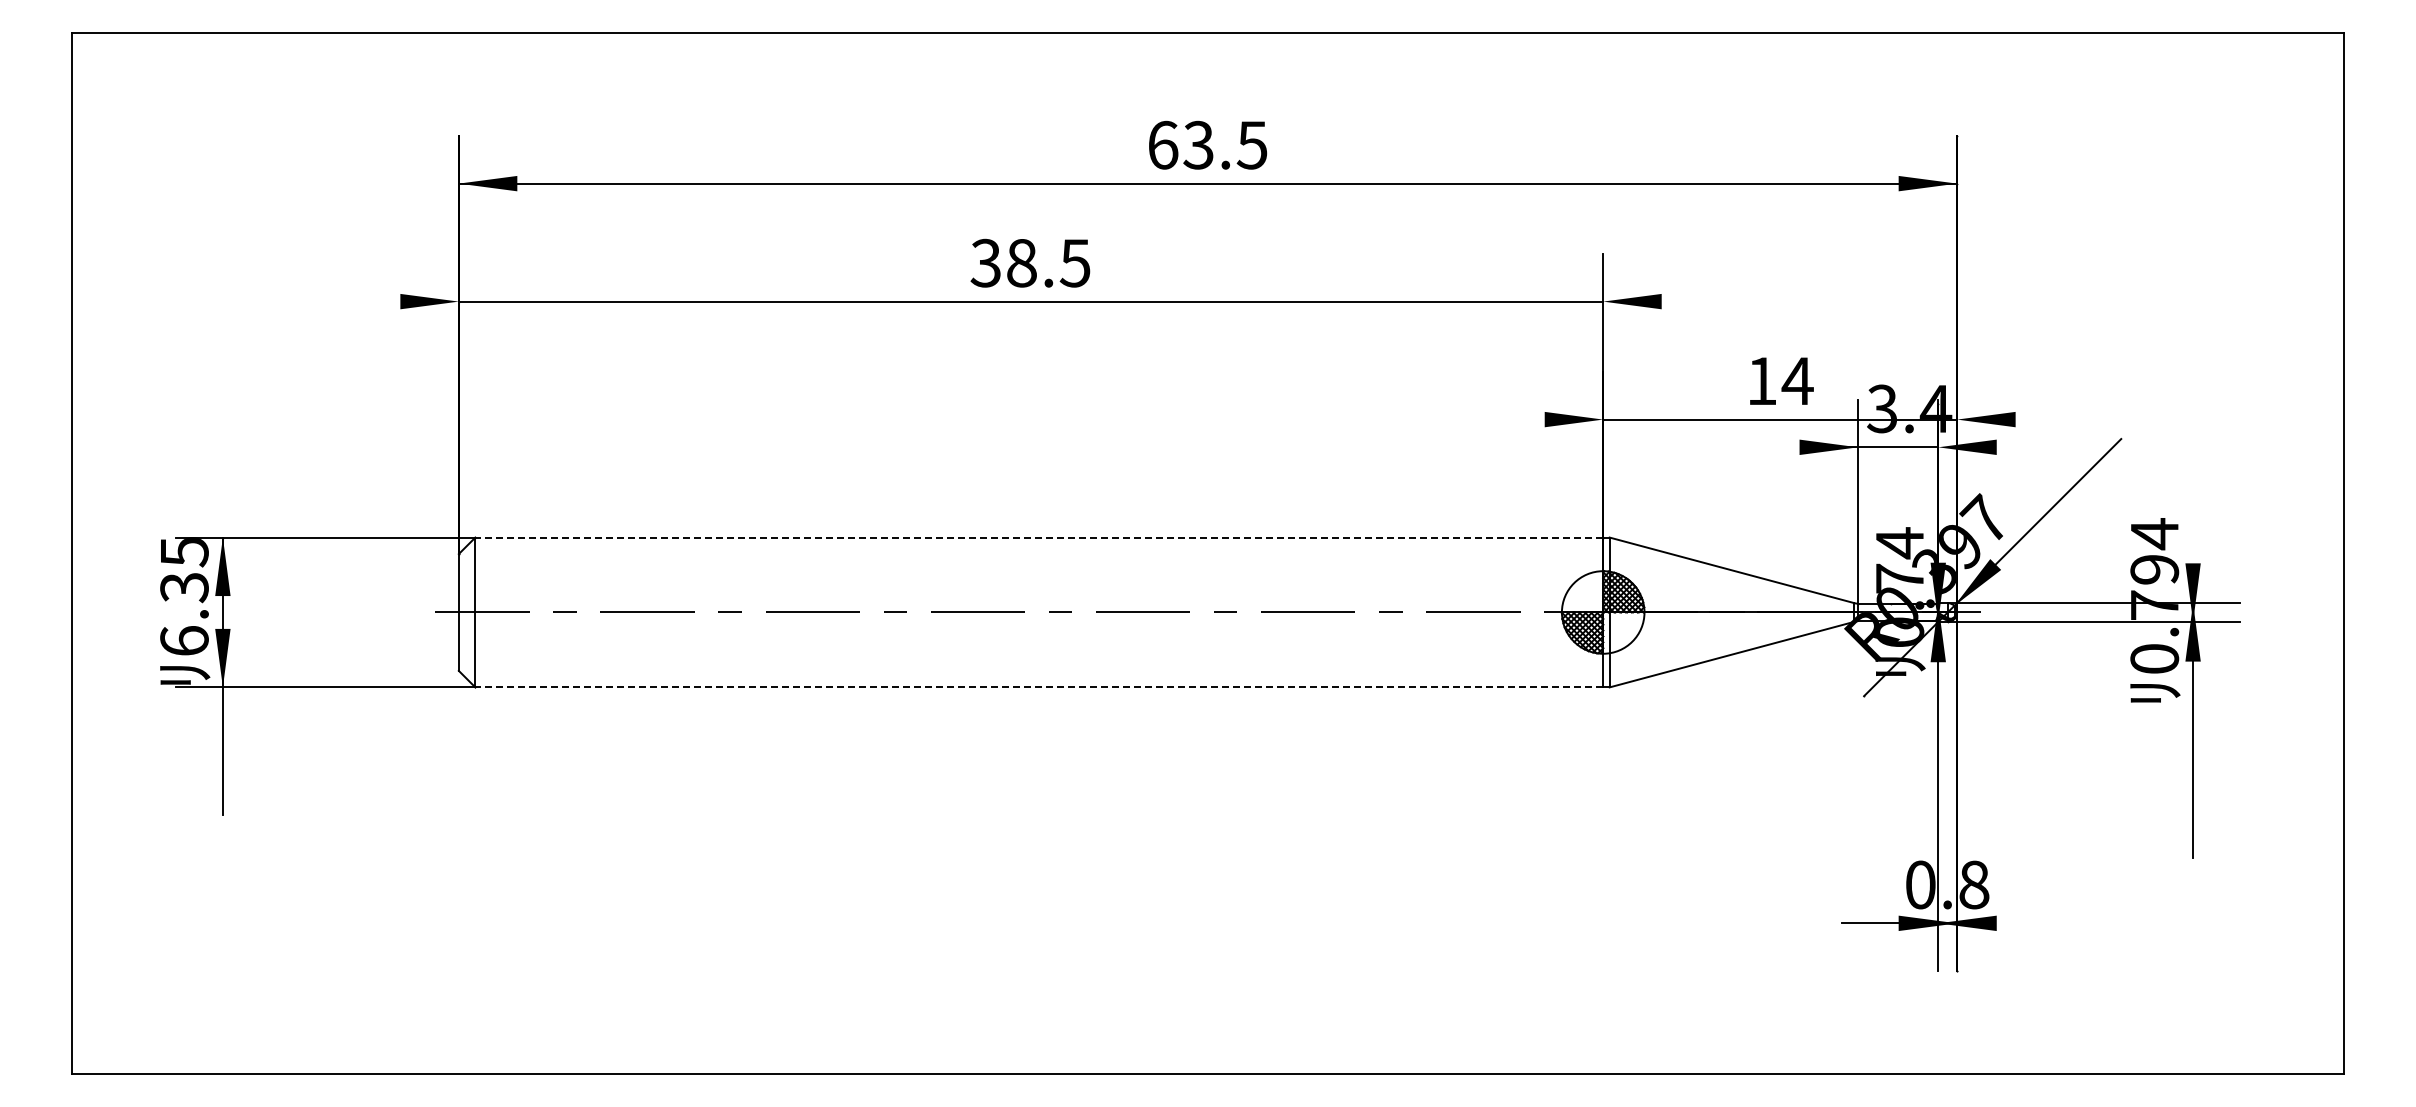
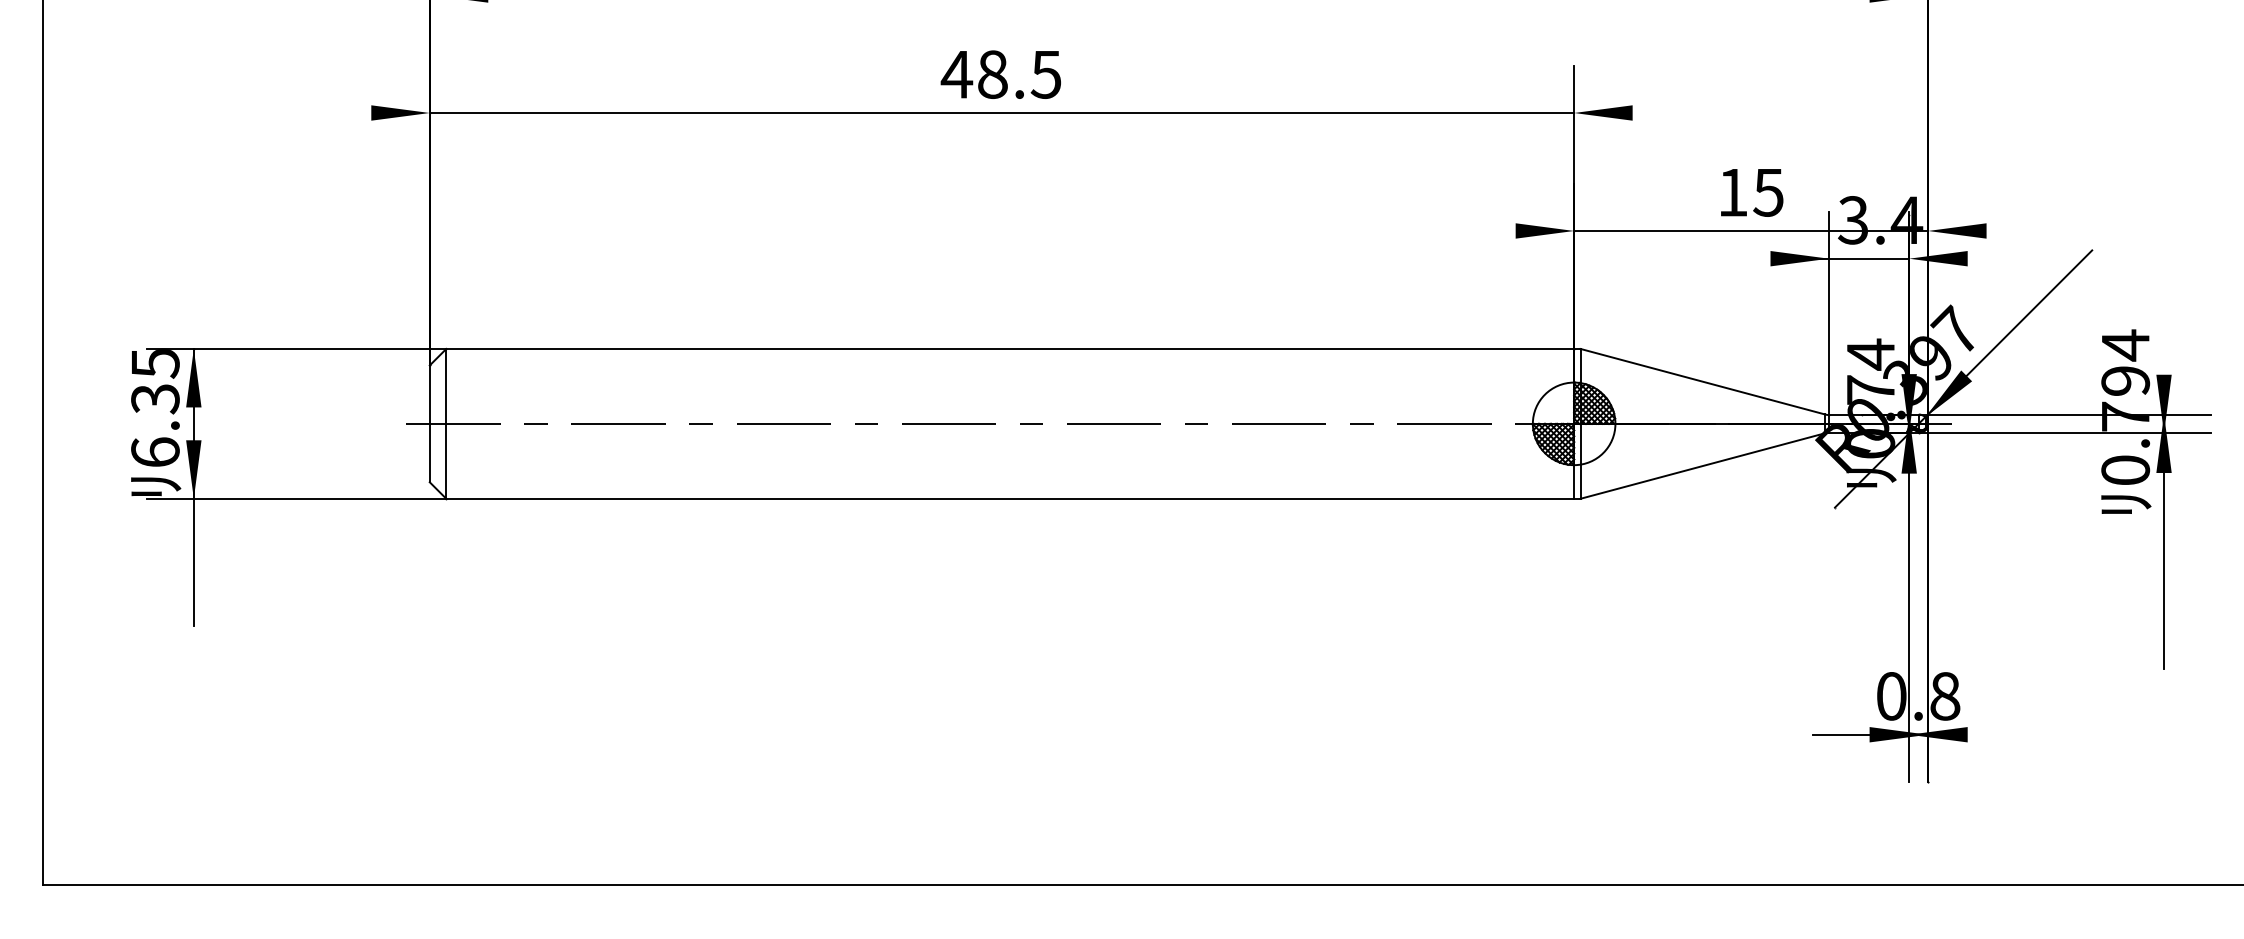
text: (985, 262) -> (956, 73), 38.5 -> 48.5
text: (1797, 381) -> (1768, 192), 14 -> 15
line: (1039, 537) -> (1010, 348), dashed -> solid
line: (1039, 687) -> (1010, 498), dashed -> solid

